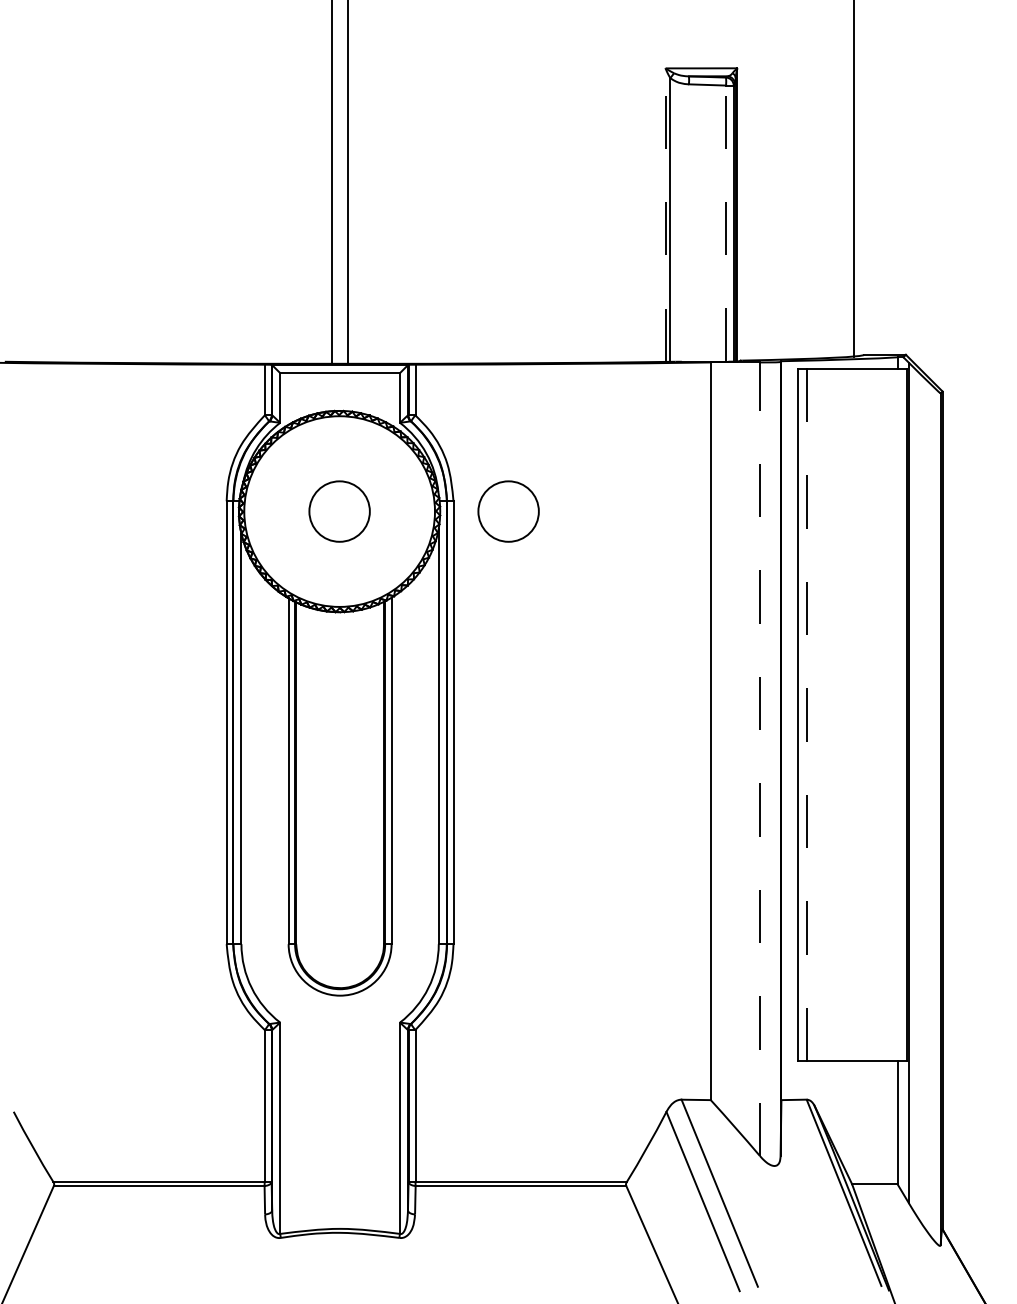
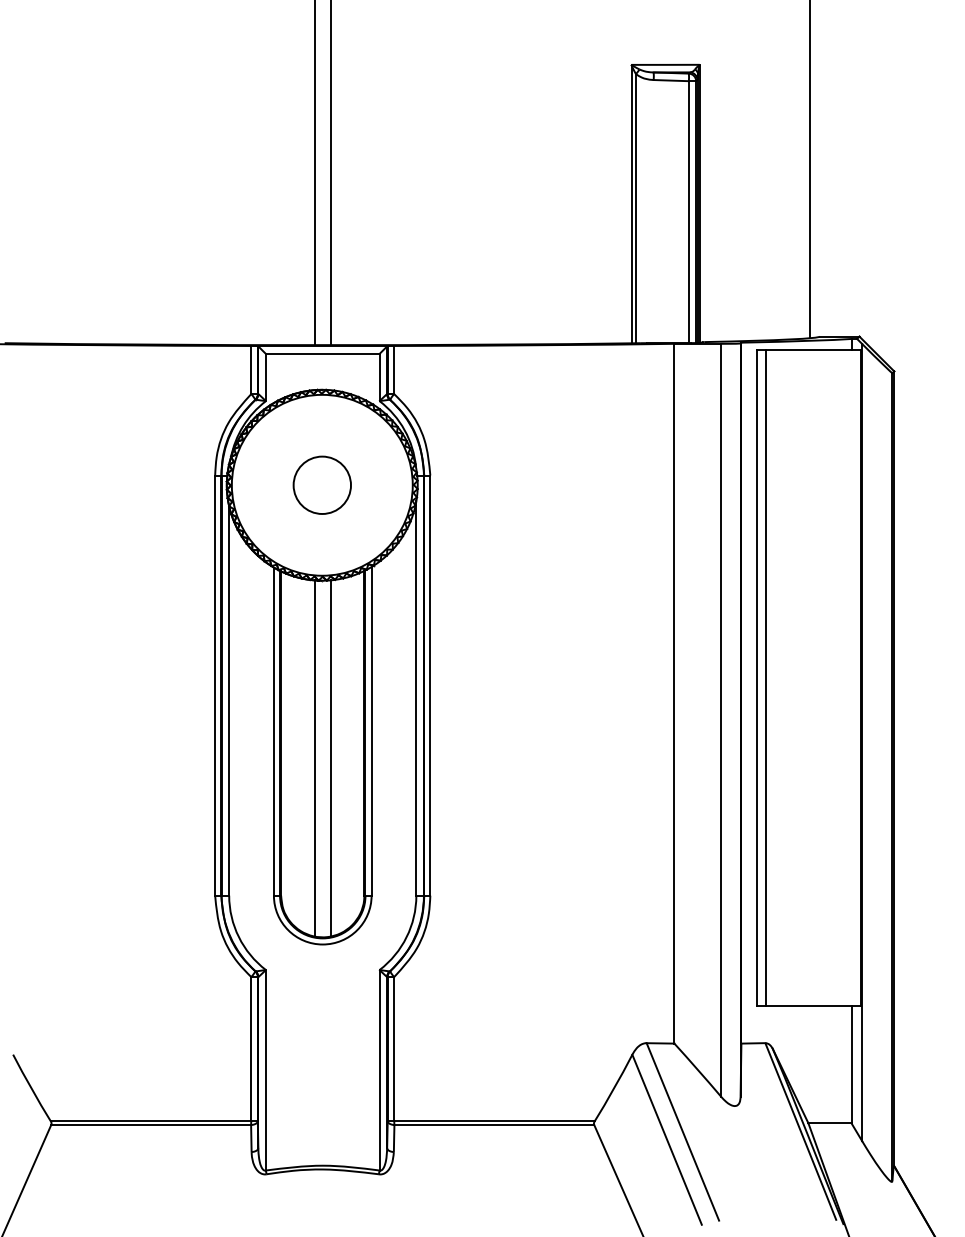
line: (665, 215) -> (631, 204), dashed -> solid
line: (726, 223) -> (689, 212), dashed -> solid
circle: (508, 511) -> (482, 485), removed
line: (807, 714) -> (766, 677), dashed -> solid
line: (760, 759) -> (721, 720), dashed -> solid
line: (348, 798) -> (330, 757), added
line: (332, 799) -> (315, 758), added

